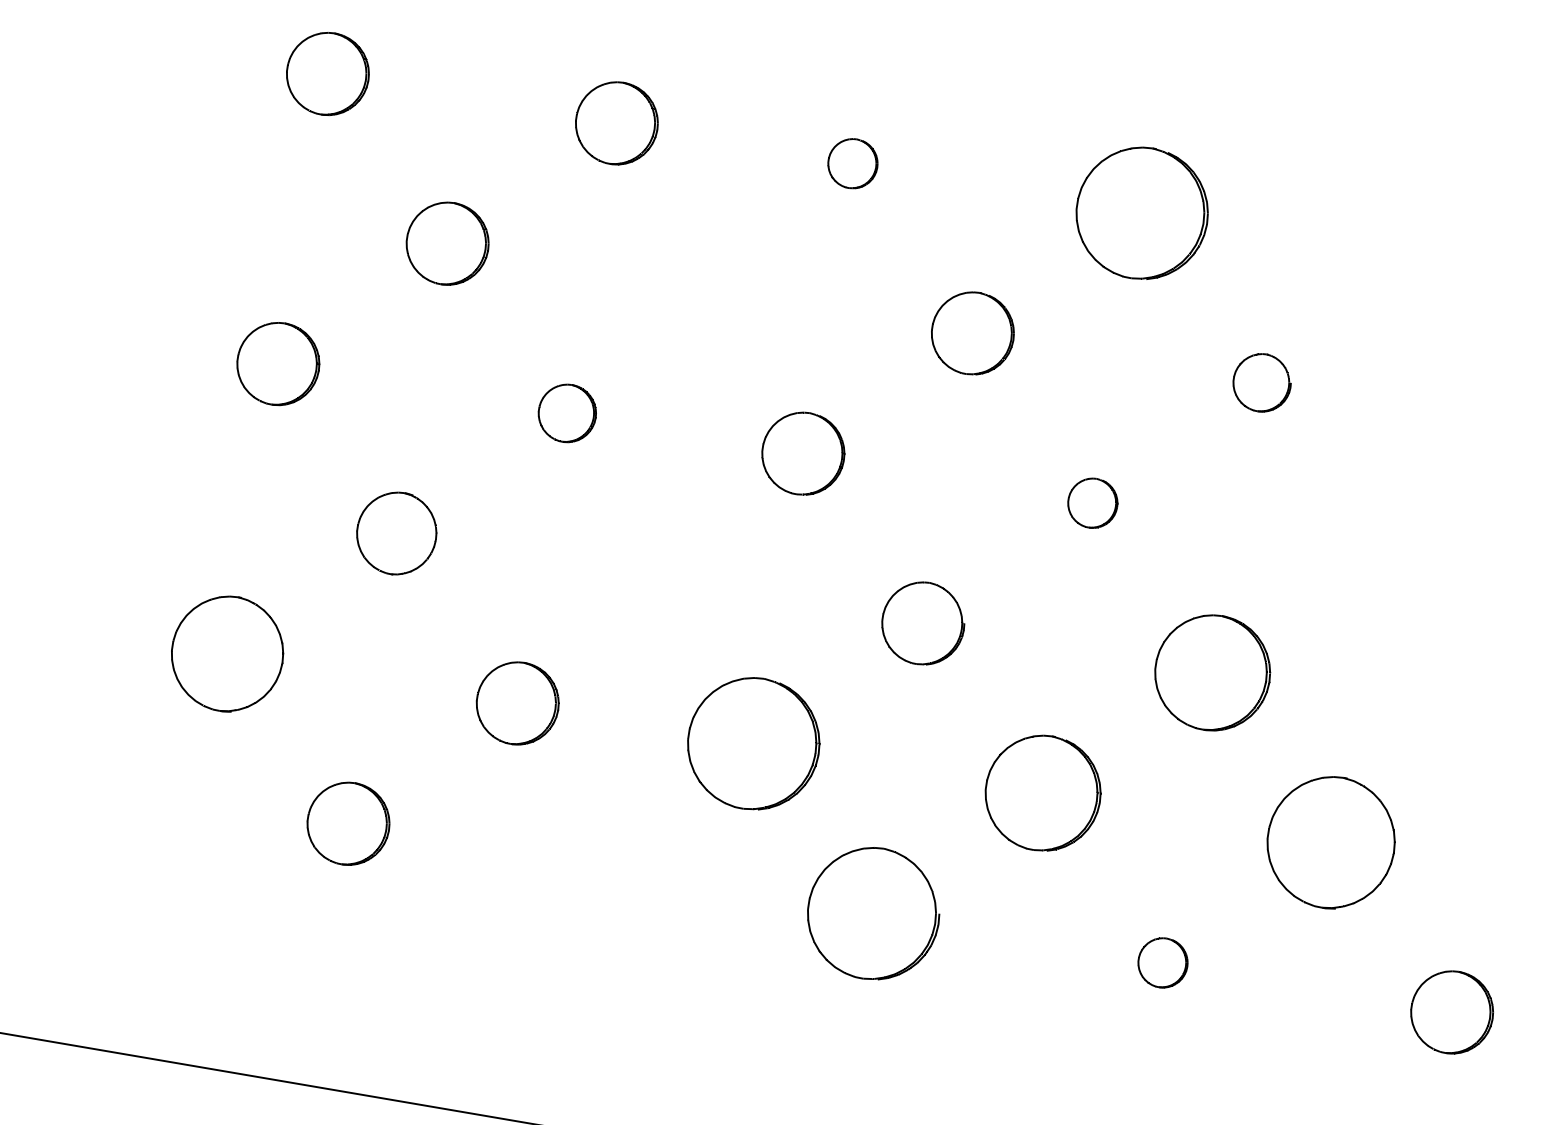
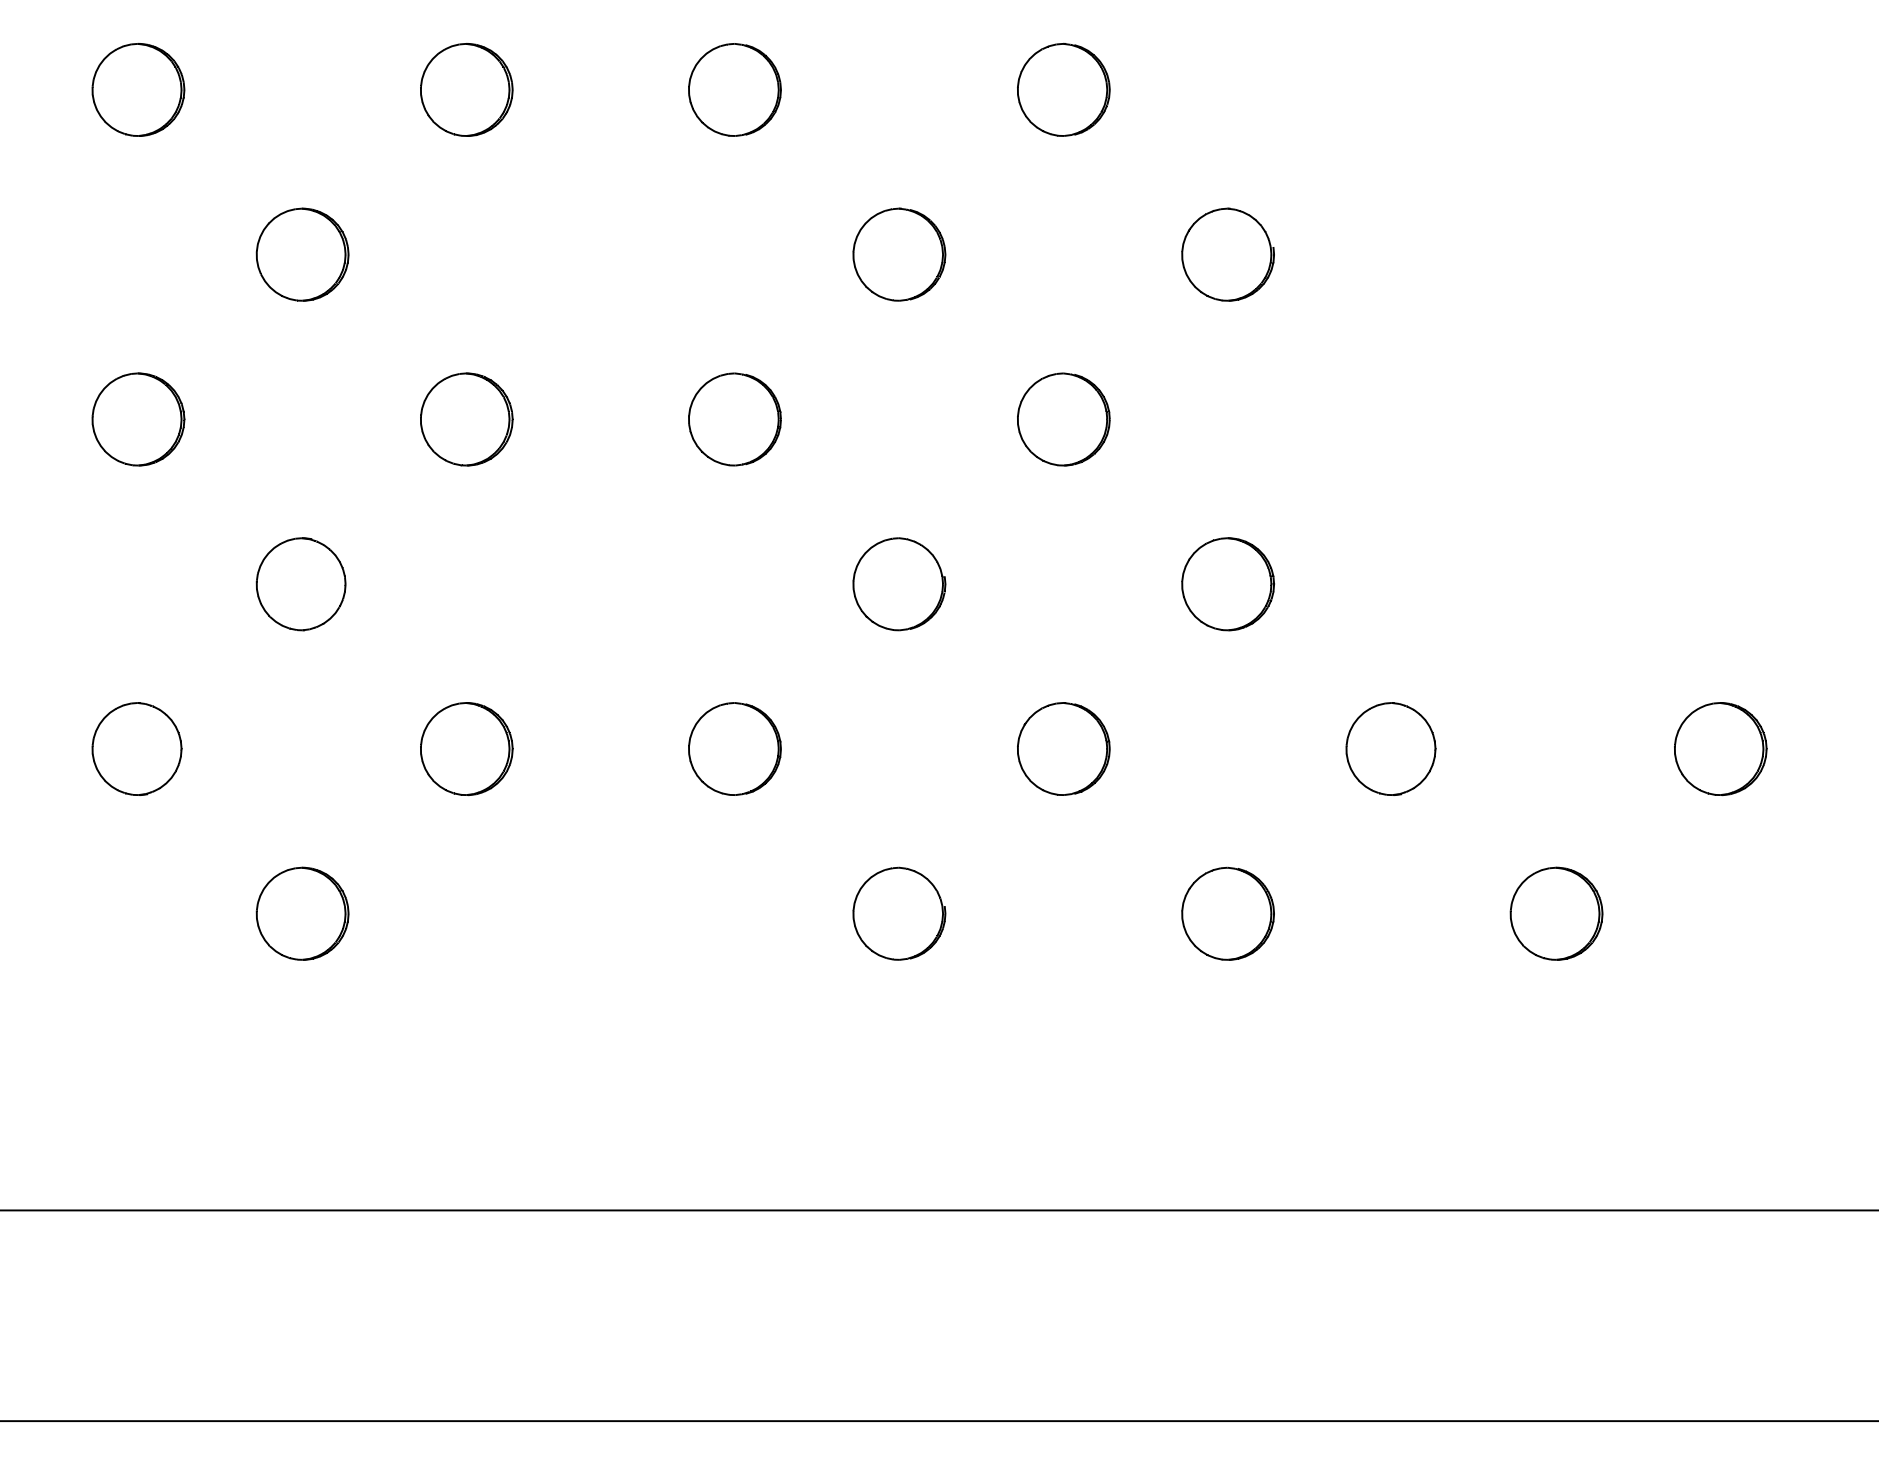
part: (852, 163) -> (734, 89), size x1.67
part: (1142, 212) -> (1063, 89), size x0.62
part: (1261, 382) -> (1227, 254), size x1.43
part: (567, 413) -> (466, 419), size x1.43
part: (1092, 503) -> (1063, 419), size x1.67
part: (227, 653) -> (136, 748), size x0.71
part: (1212, 673) -> (1227, 584), size x0.71
part: (753, 743) -> (734, 748), size x0.62
part: (1043, 792) -> (1063, 748), size x0.71
part: (1330, 841) -> (1390, 748), size x0.62
part: (873, 913) -> (899, 913), size x0.62
part: (1162, 962) -> (1227, 913), size x1.67

